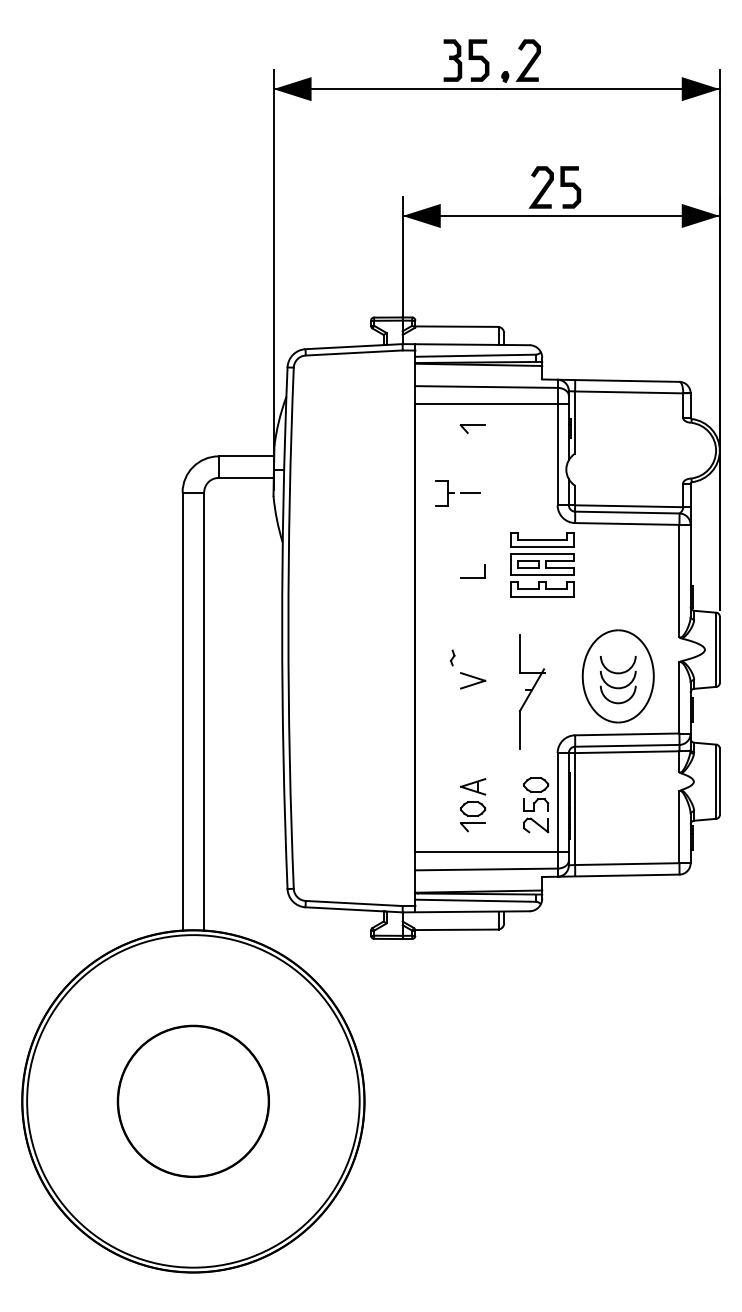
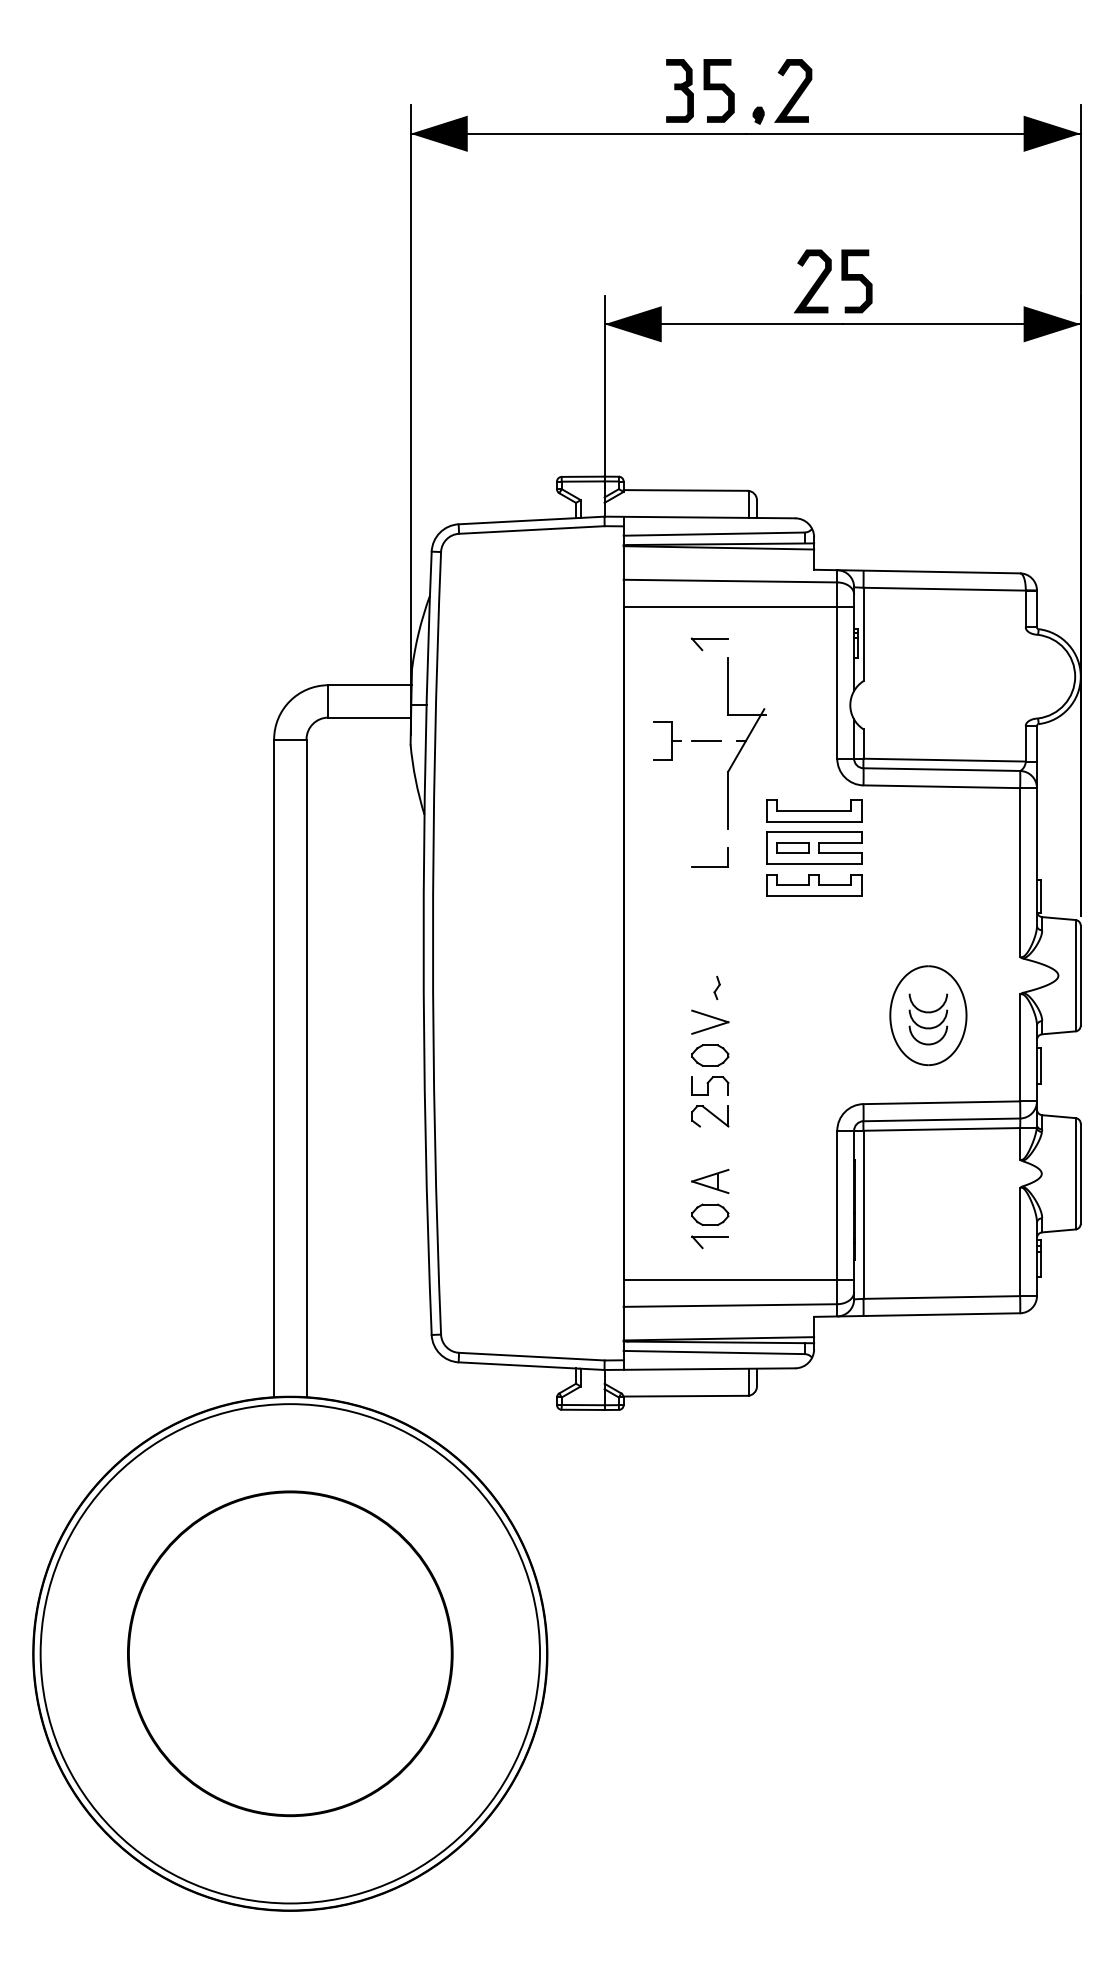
part: (452, 657) -> (716, 987), moved
part: (618, 676) -> (928, 1015), size x0.71
part: (531, 691) -> (745, 742), moved
part: (536, 805) -> (710, 1086), moved
circle: (193, 1101) -> (290, 1653), size x1.43

